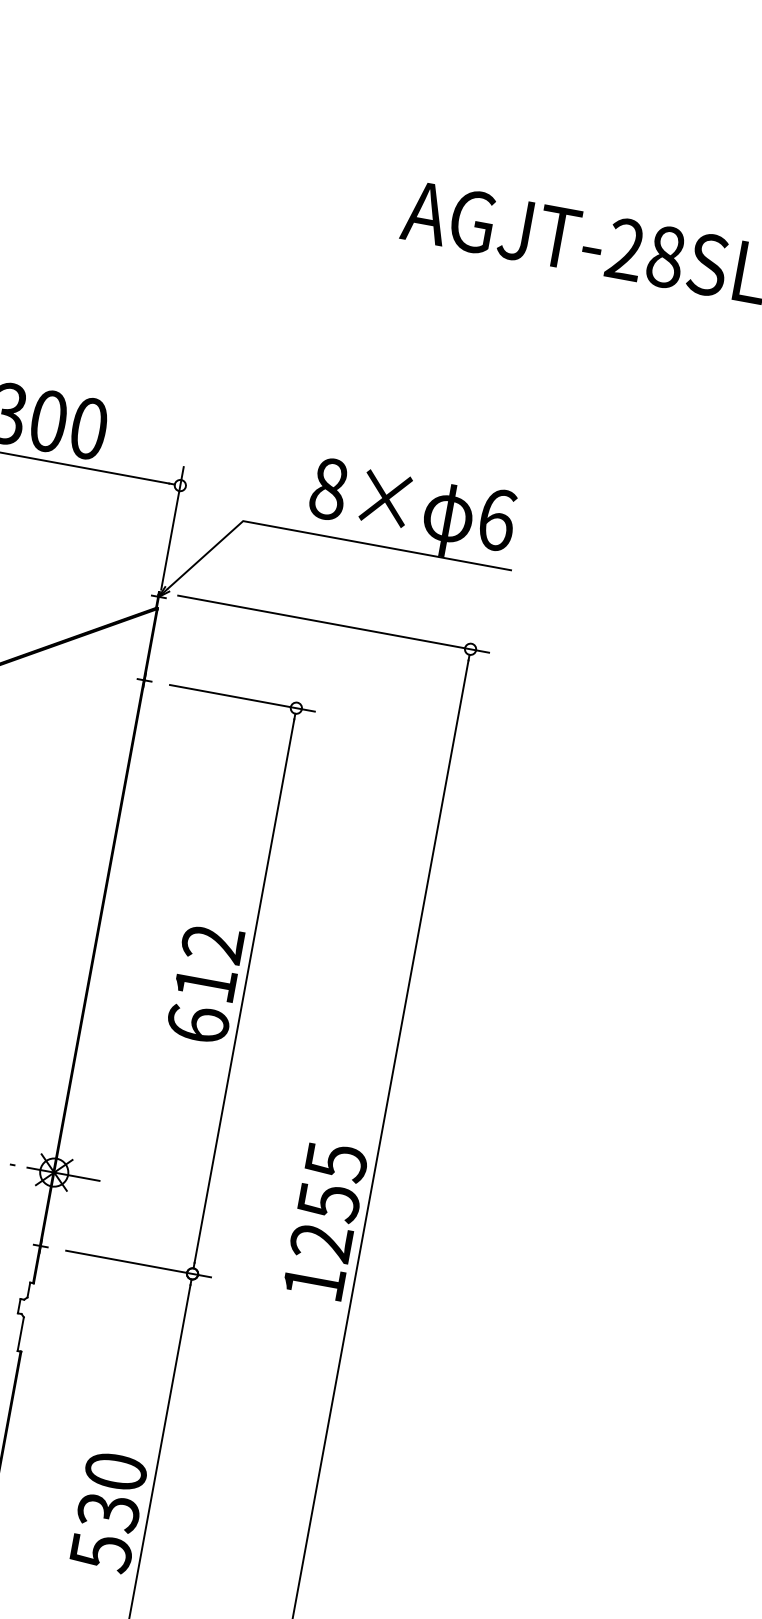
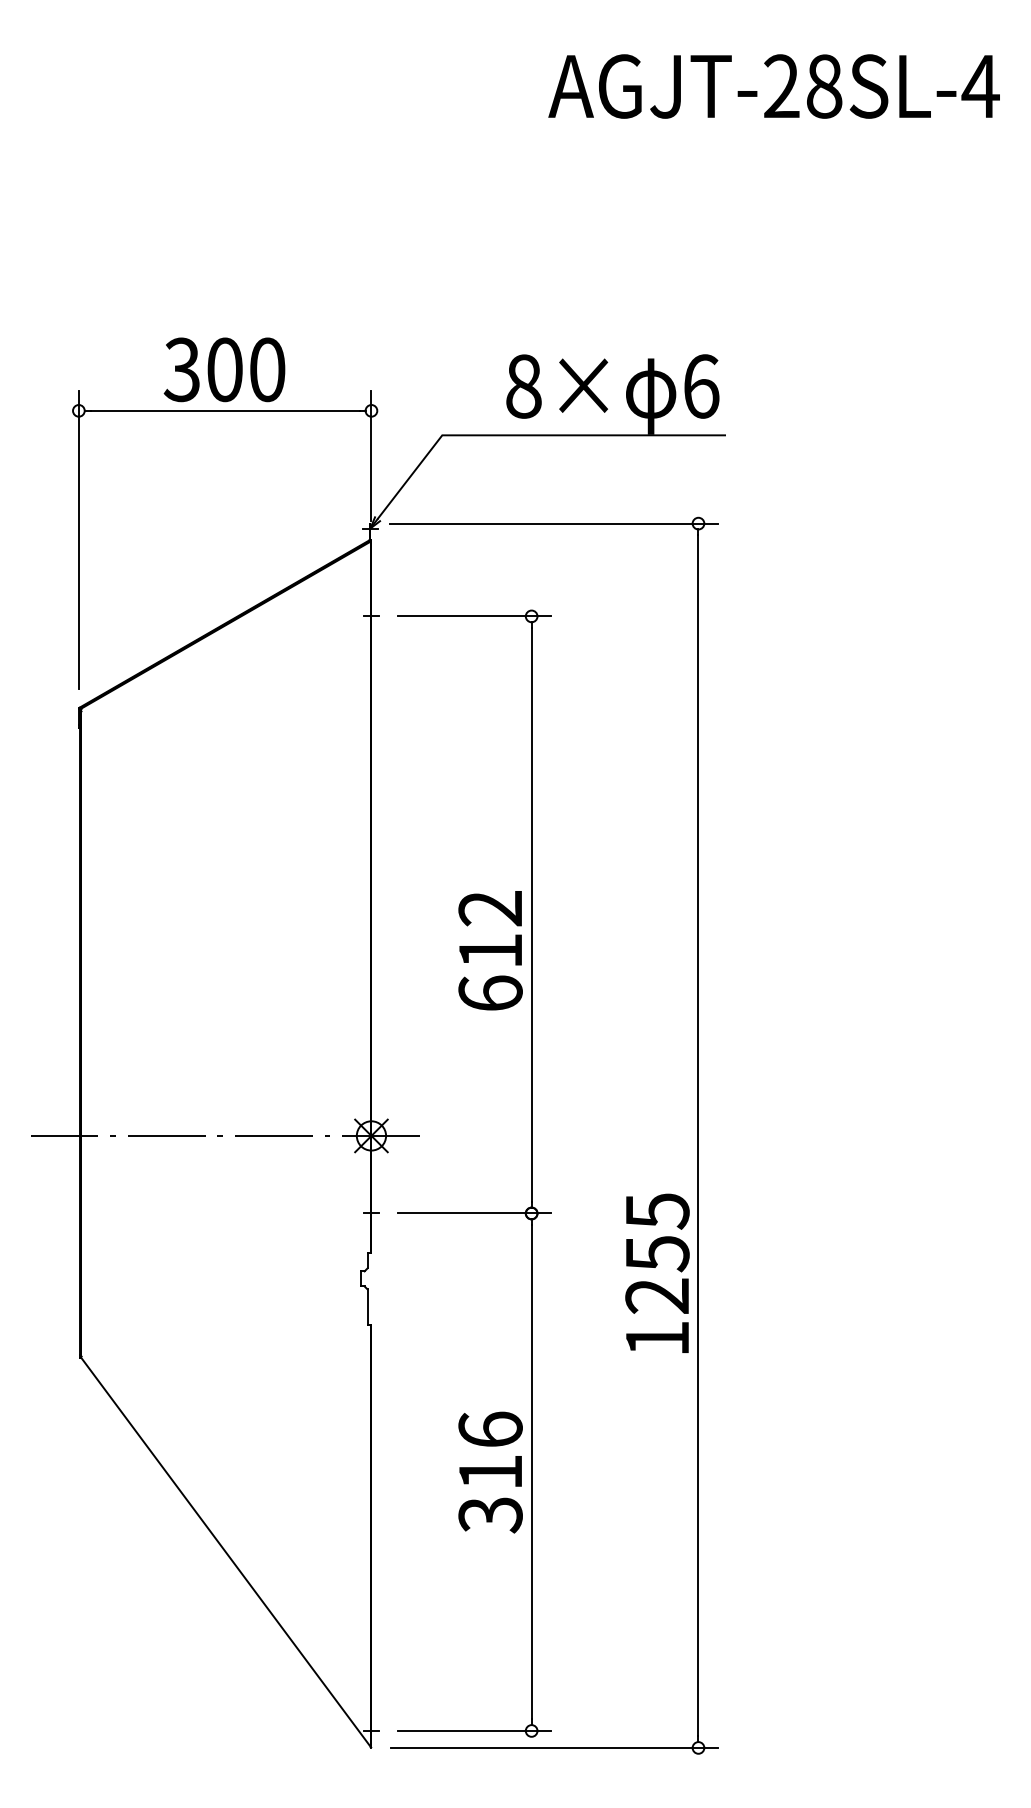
text: (205, 983) -> (490, 950), moved
text: (325, 1220) -> (657, 1272), moved
text: (108, 1512) -> (490, 1472), 530 -> 316

